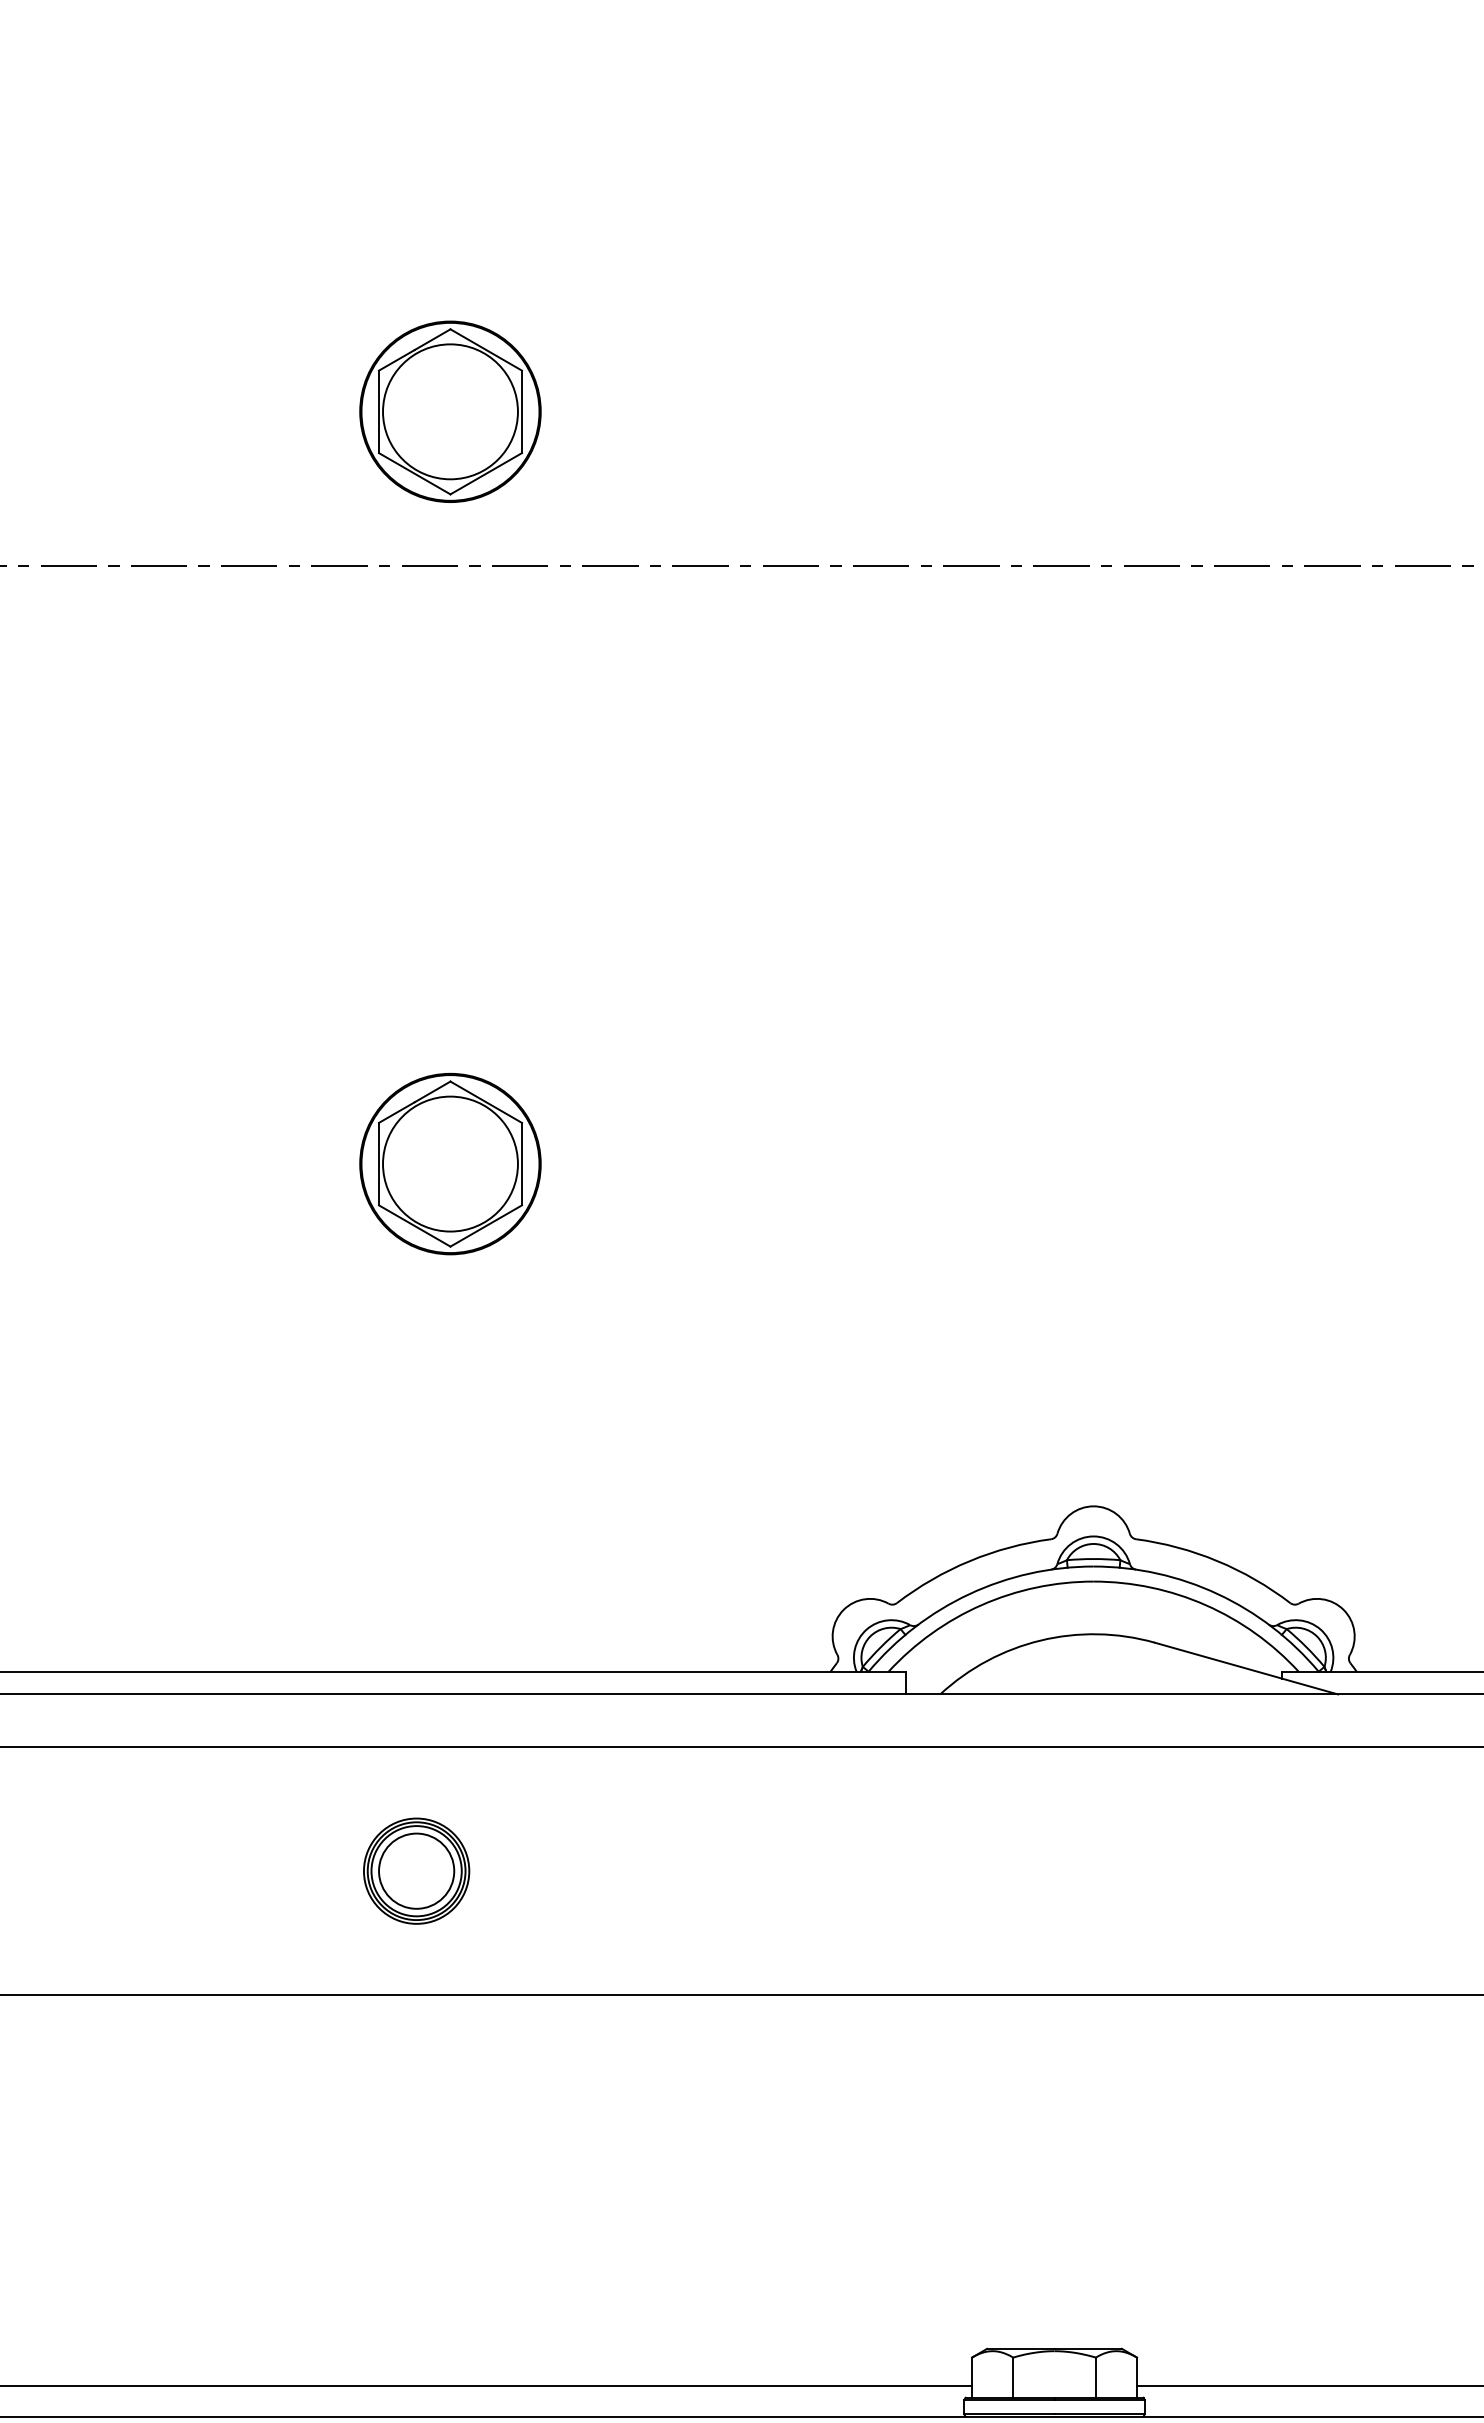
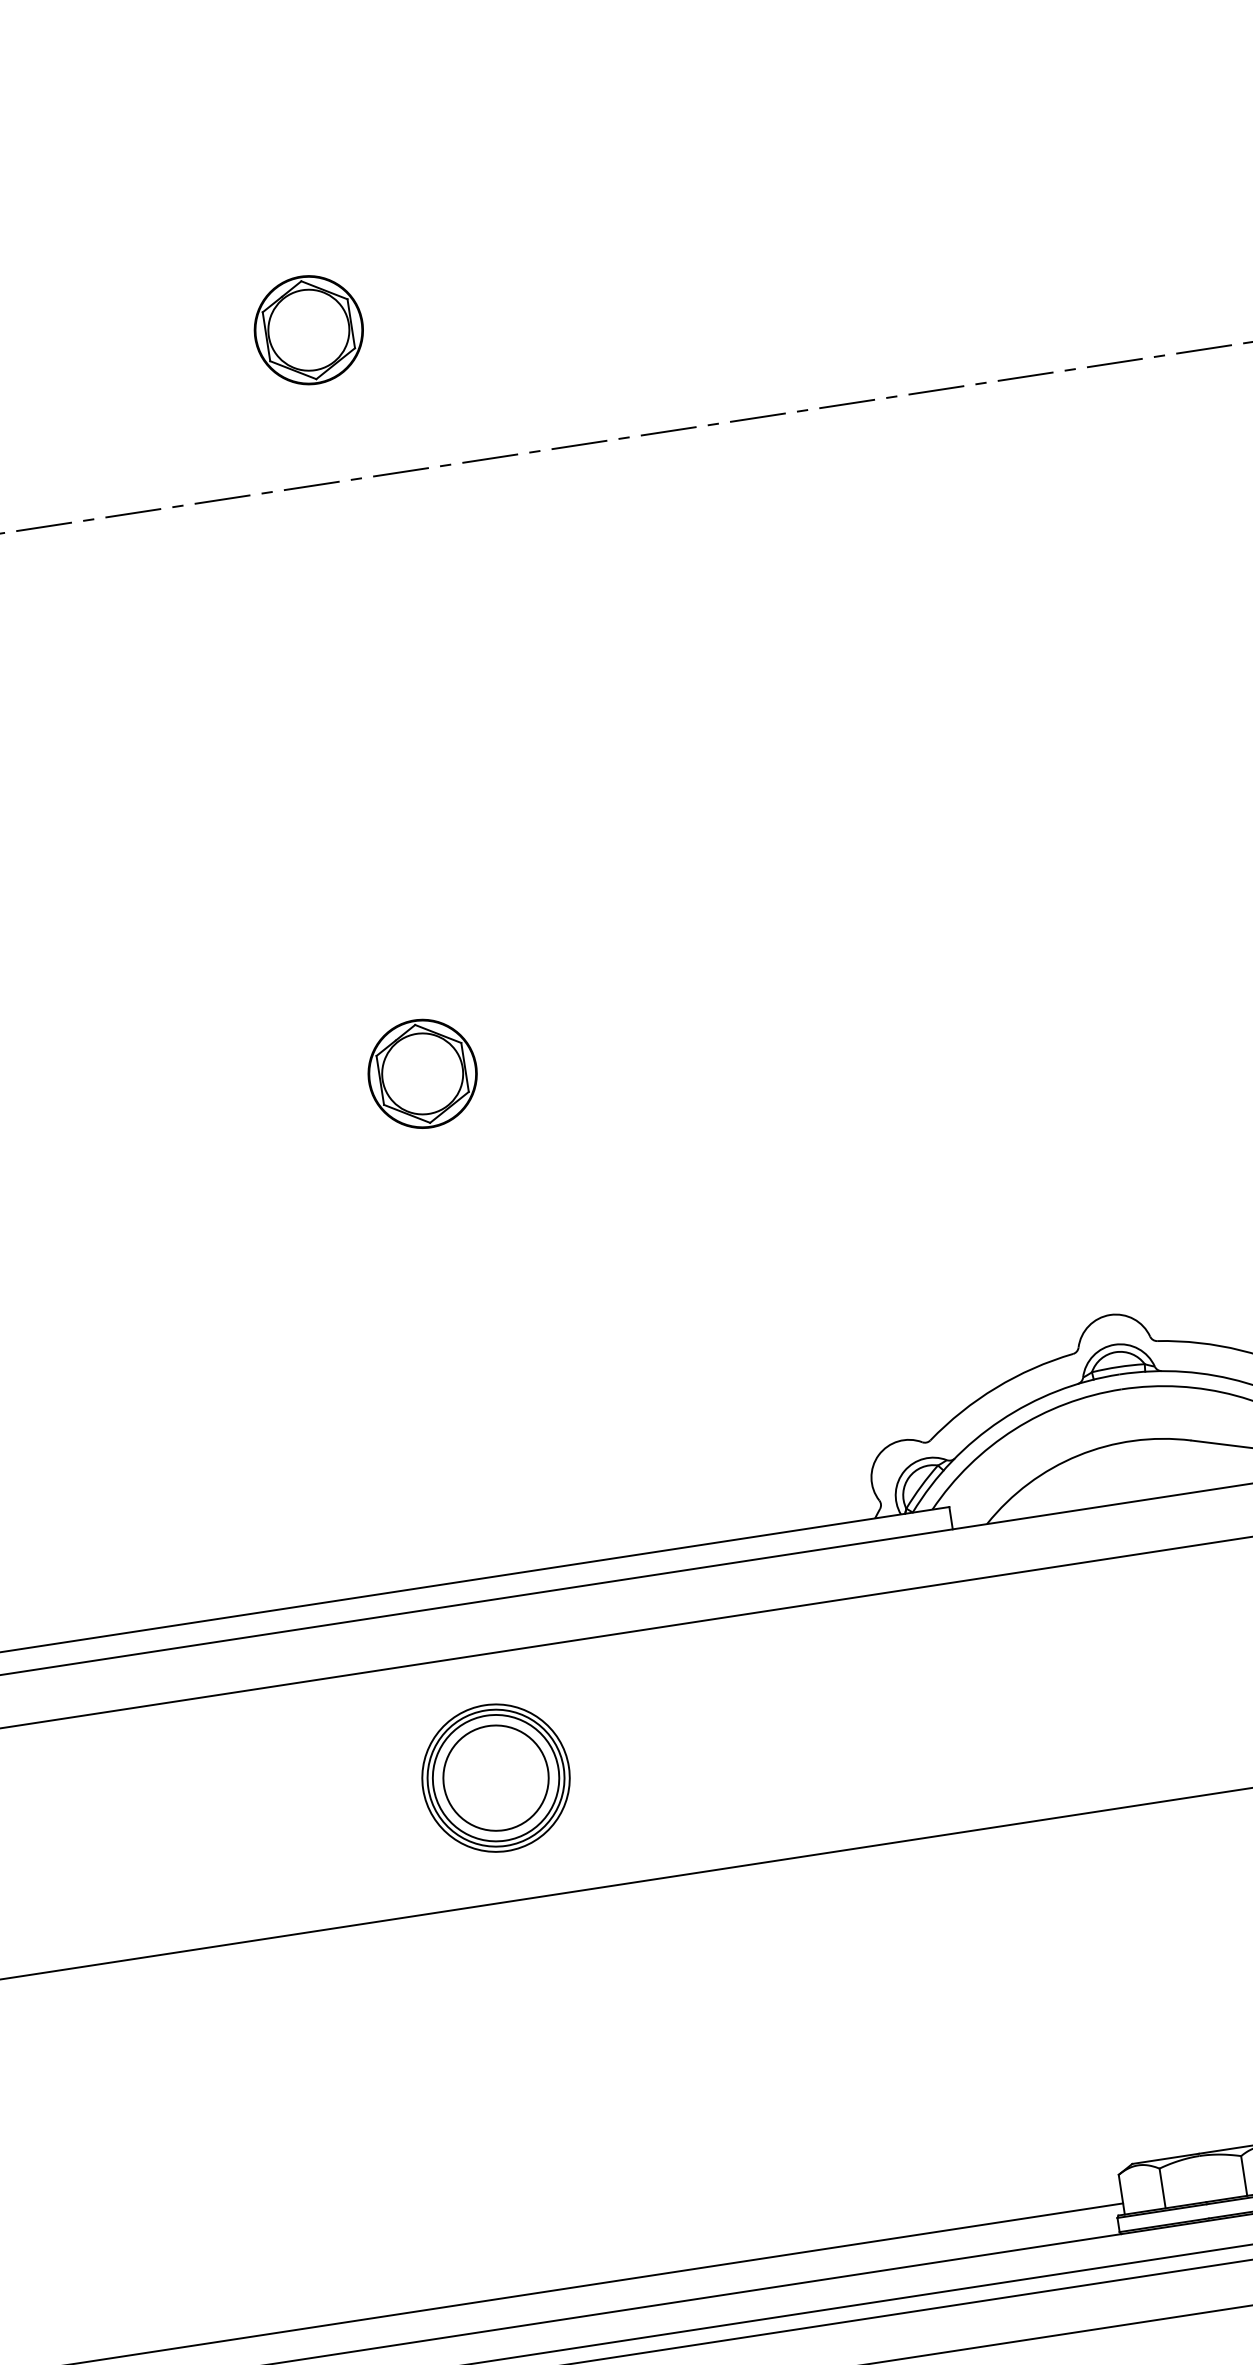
part: (450, 411) -> (308, 330), size x0.6
part: (450, 1163) -> (422, 1073), size x0.6
part: (416, 1870) -> (495, 1777), size x1.4

